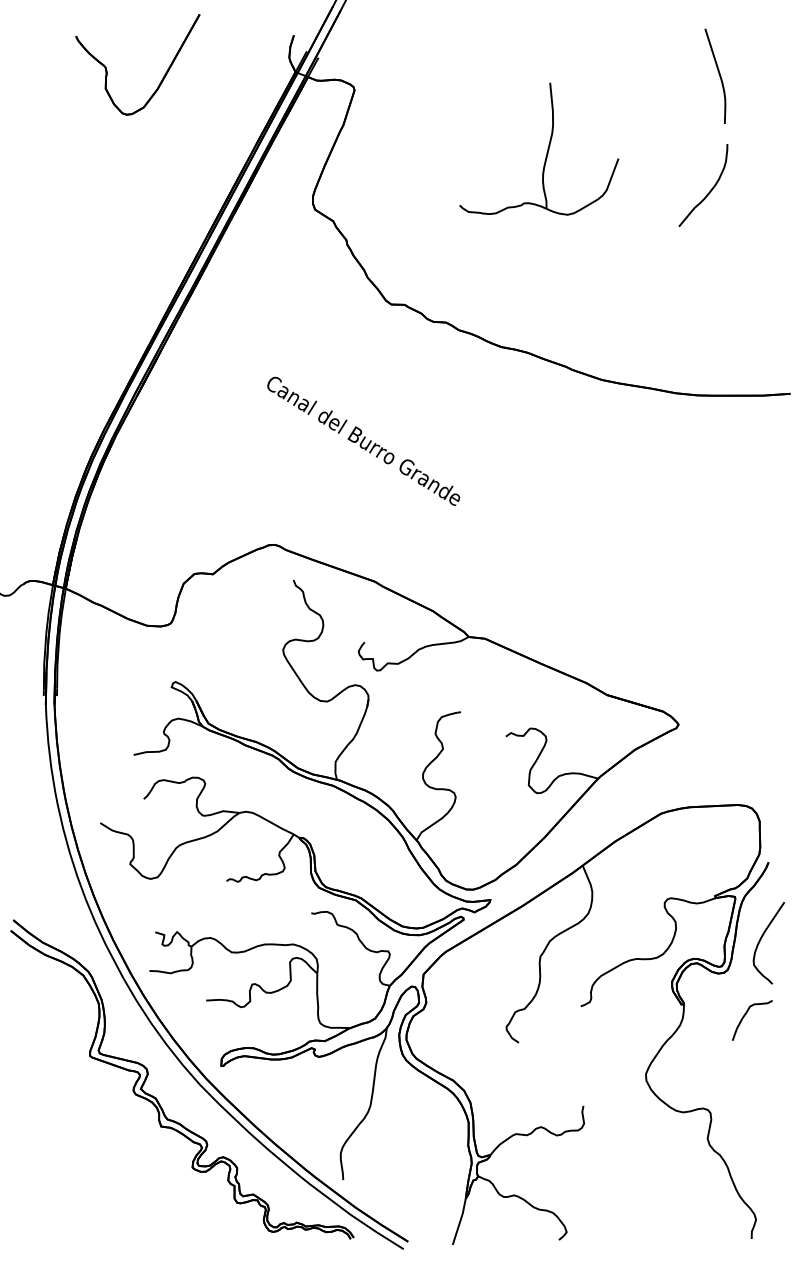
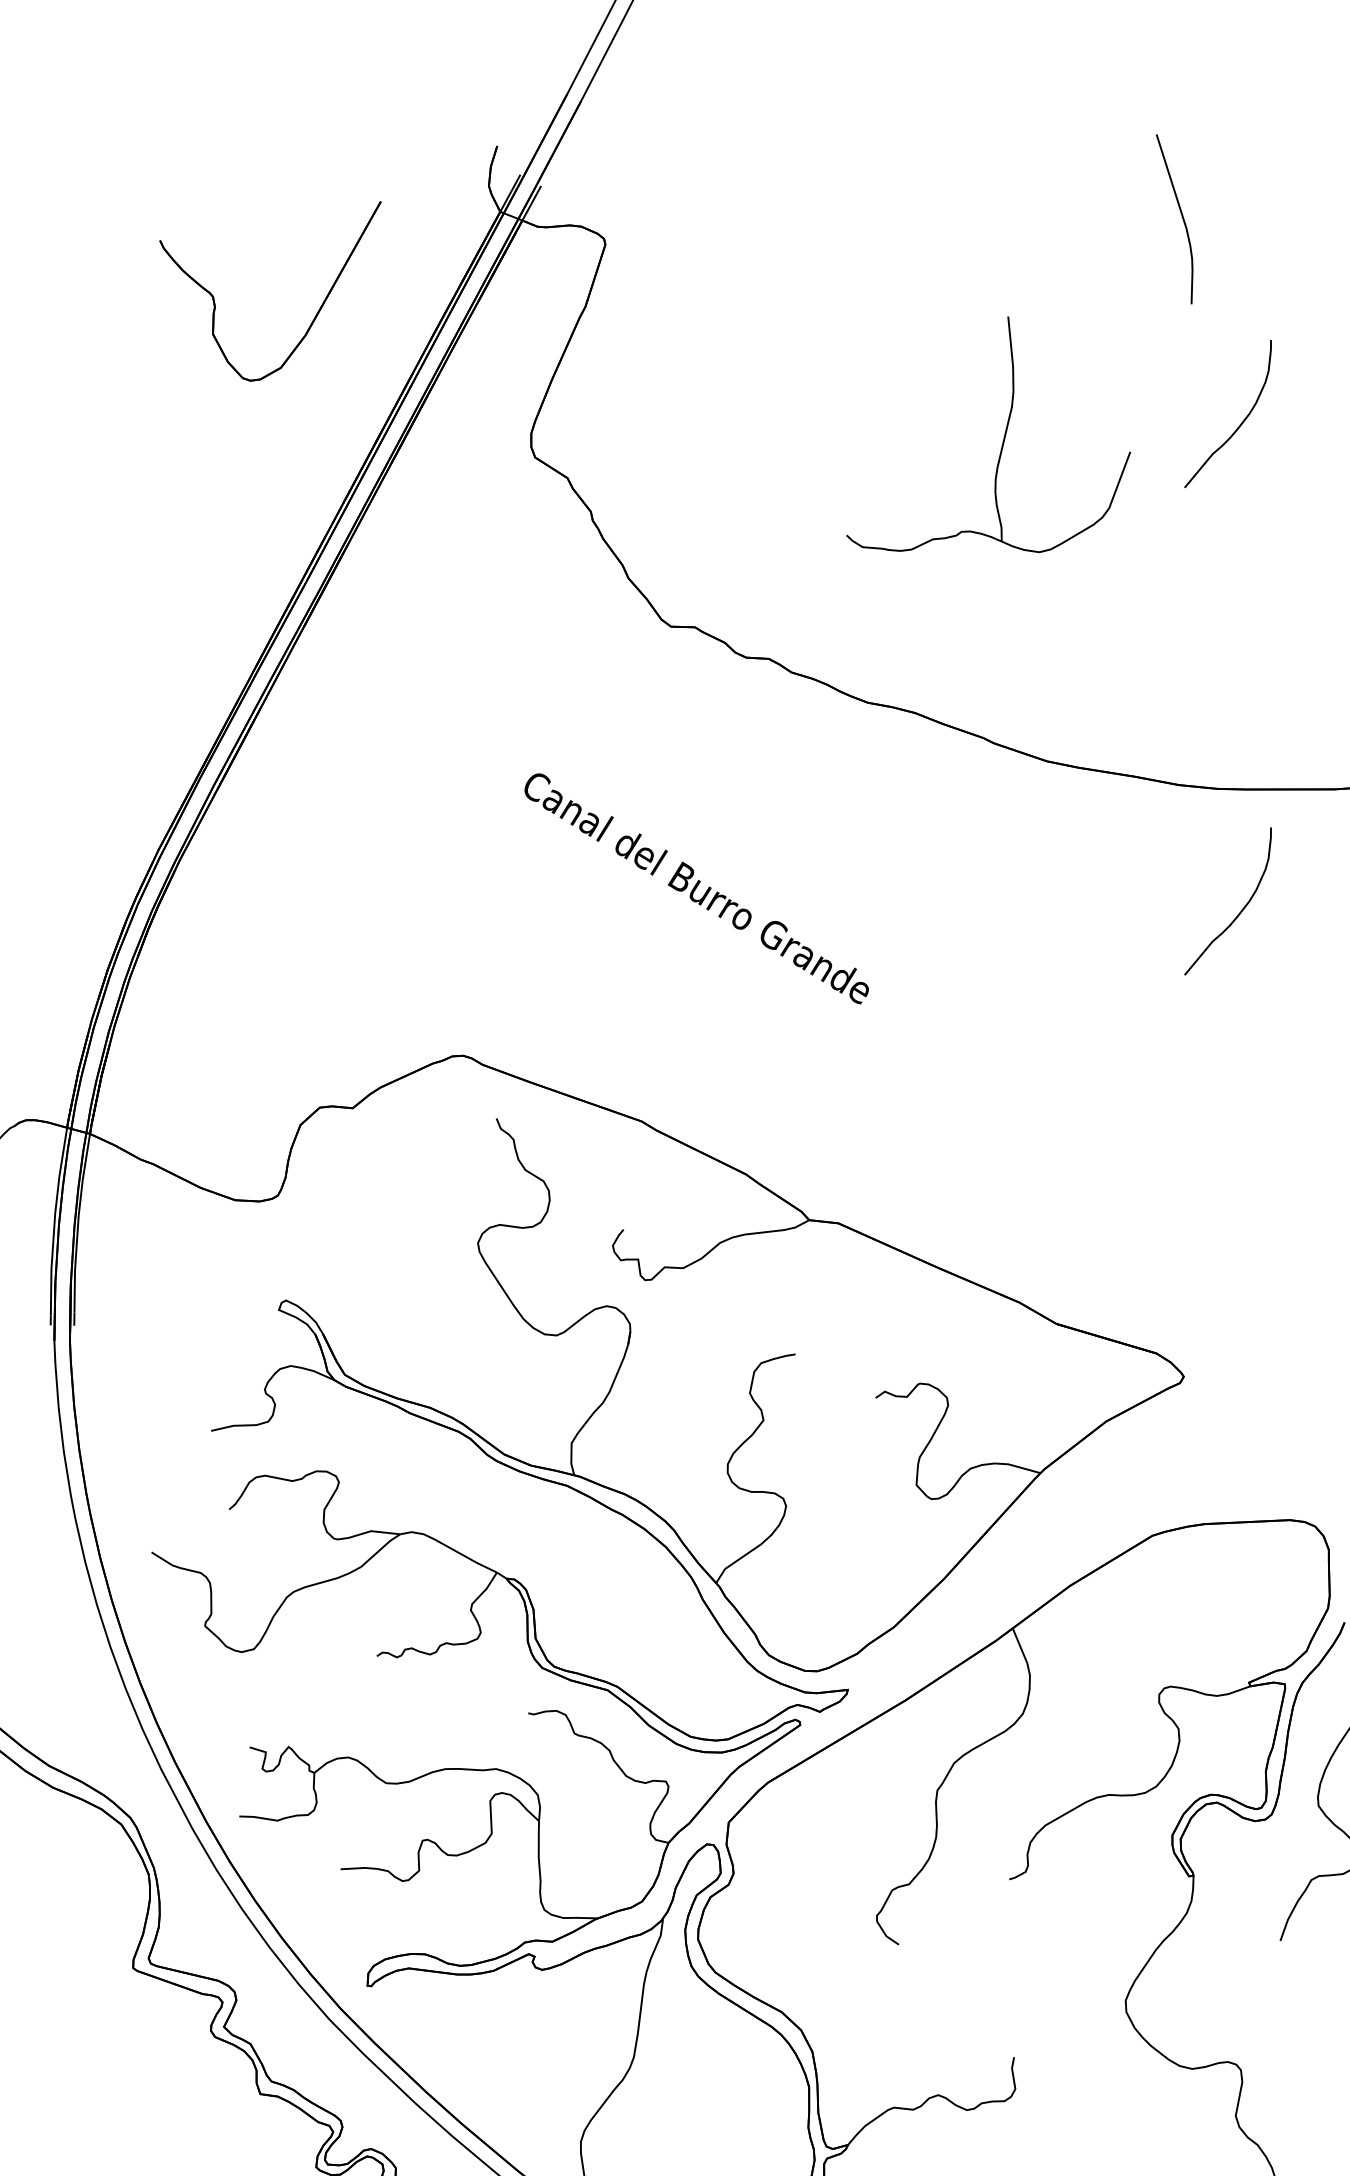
curve: (718, 74) -> (1180, 216), moved
part: (161, 79) -> (312, 317), moved
part: (547, 148) -> (1003, 433), moved
text: (363, 440) -> (696, 887), moved
curve: (710, 462) -> (1240, 908), added

